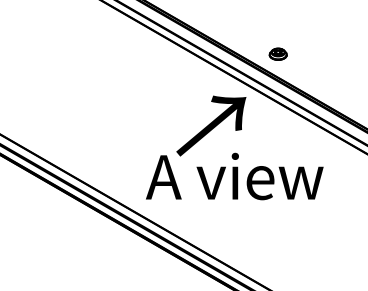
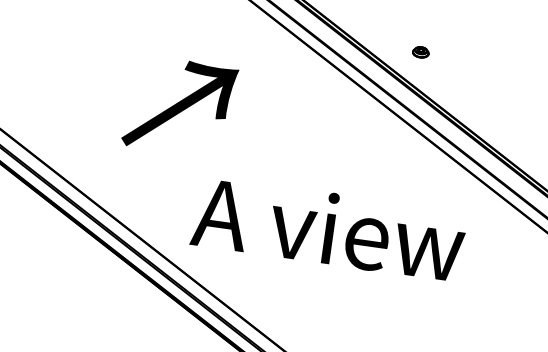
part: (277, 53) -> (420, 51), size x0.6
text: (211, 125) -> (180, 105), moved

